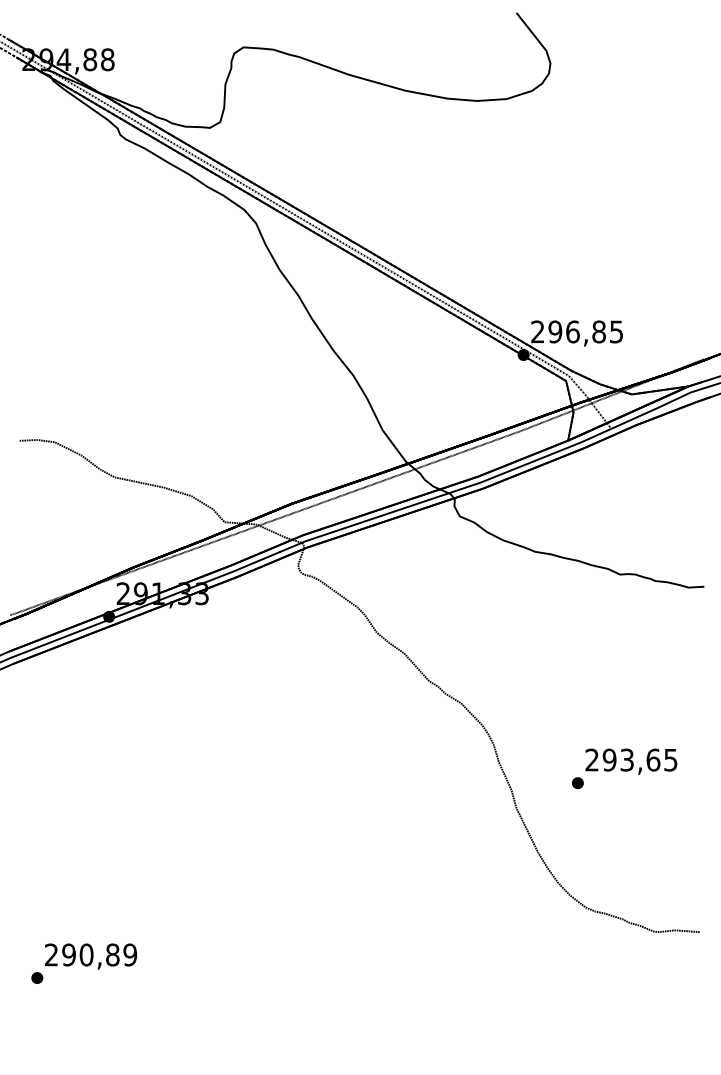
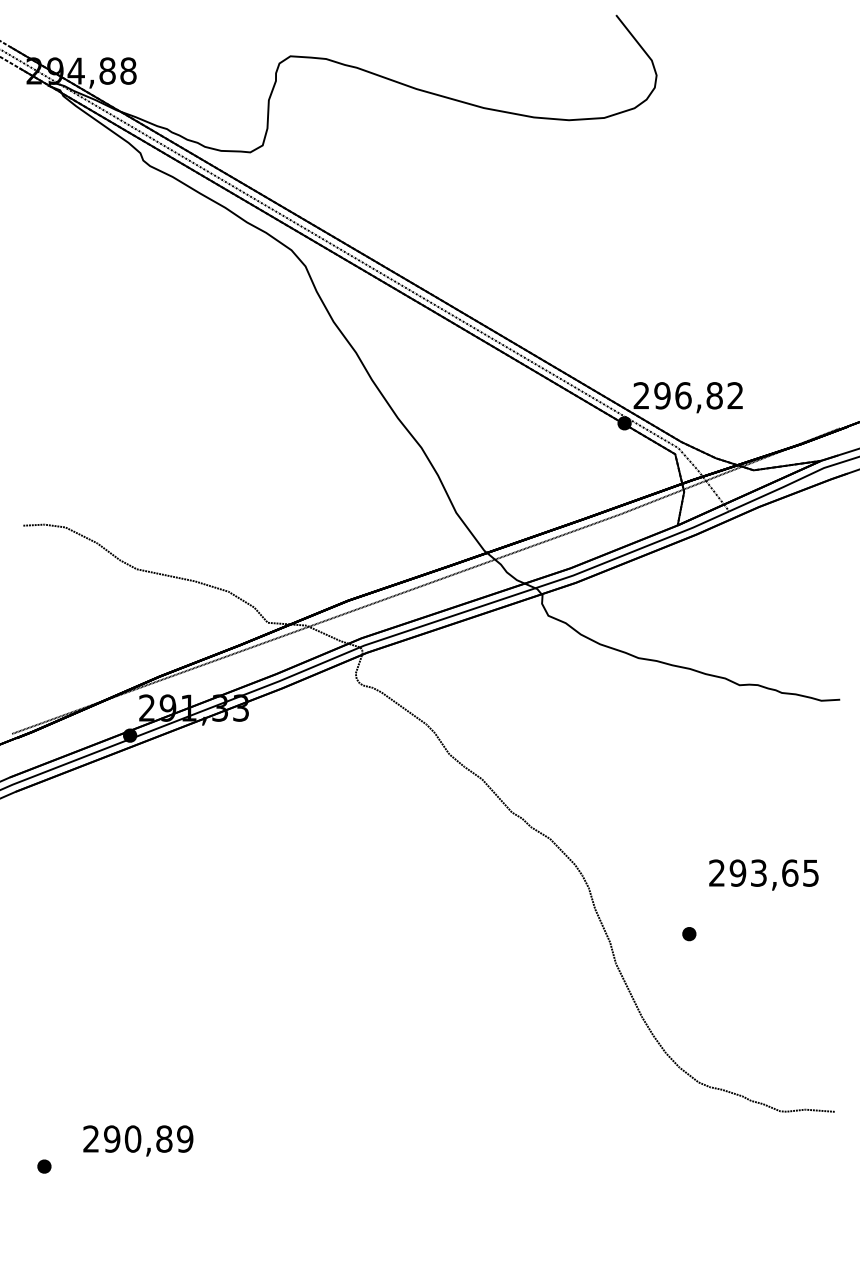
text: (616, 331) -> (735, 395), 296,85 -> 296,82
text: (631, 761) -> (764, 874), moved
text: (91, 956) -> (138, 1140), moved

